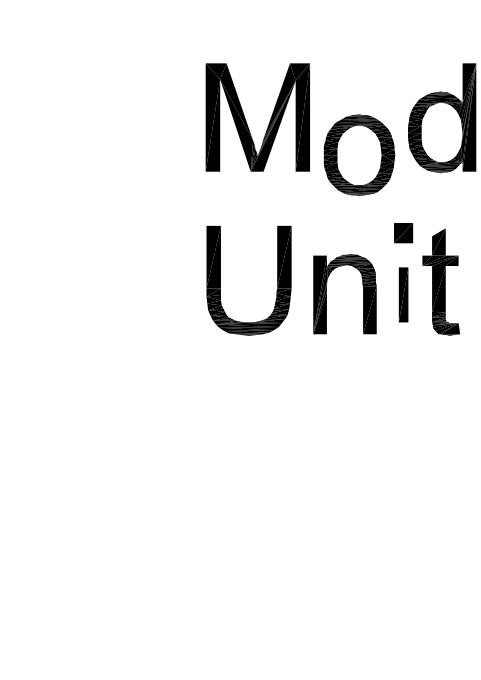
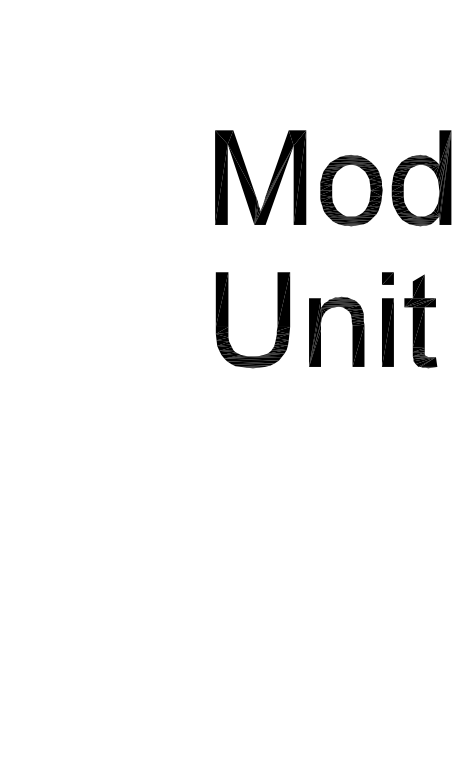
part: (359, 155) -> (351, 190), moved
part: (403, 233) -> (387, 278), size x0.71
part: (403, 294) -> (387, 332), size x1.43

